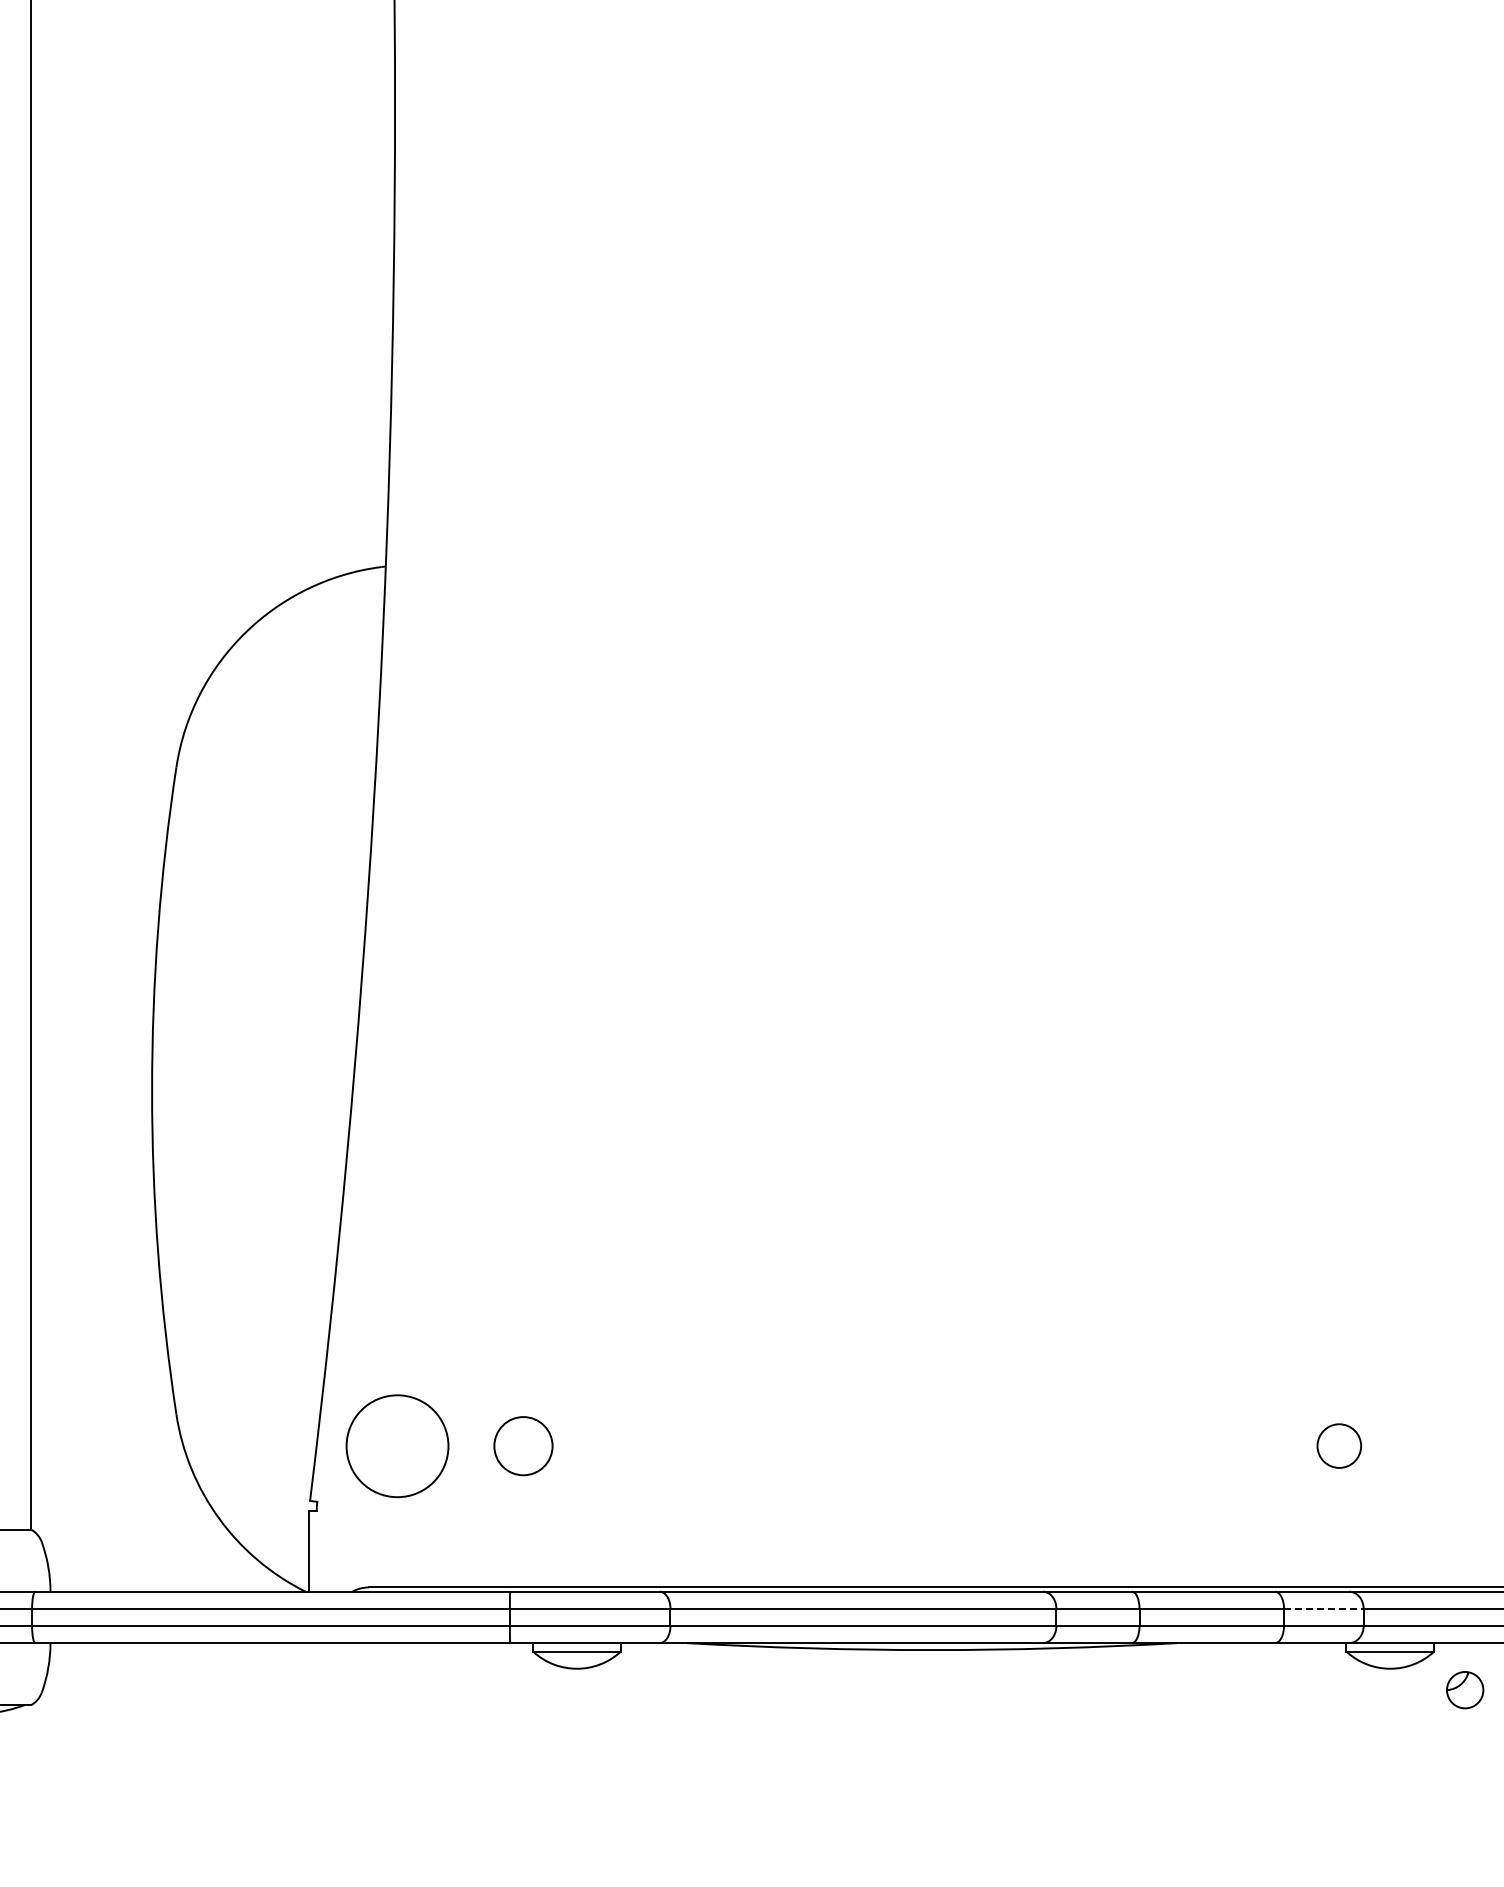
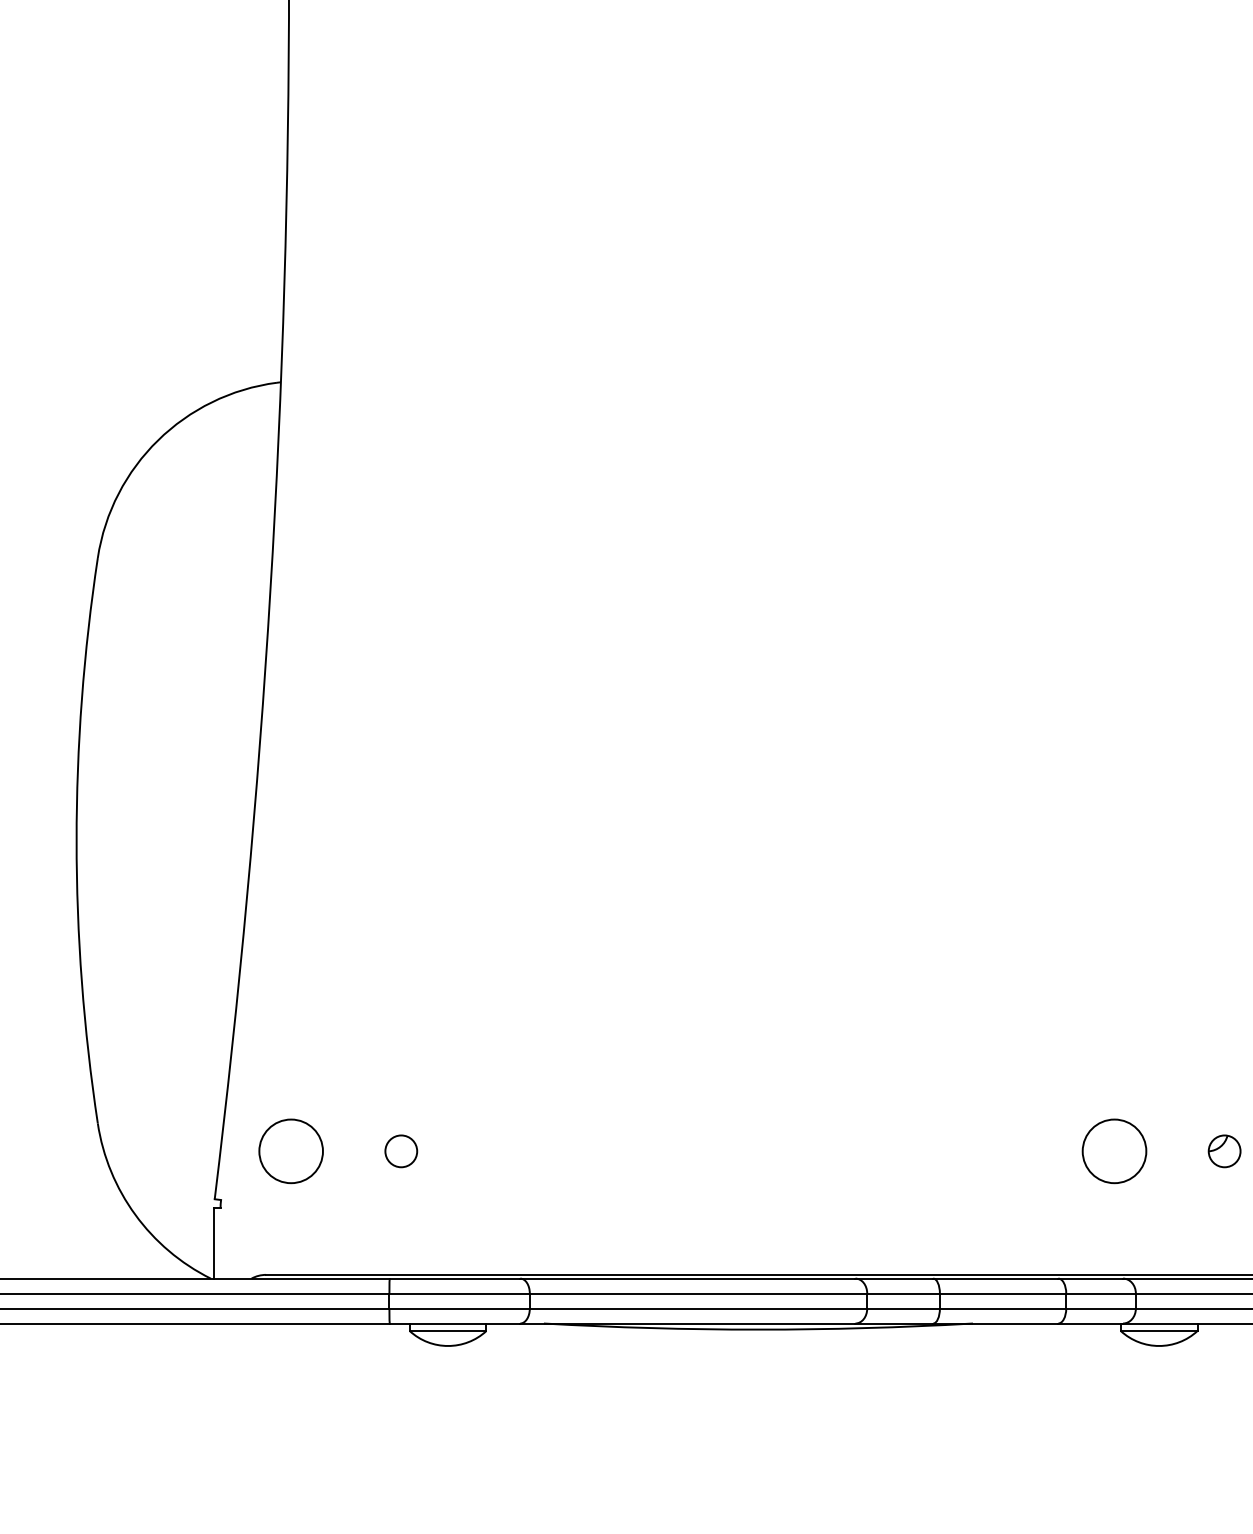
circle: (397, 1445) -> (291, 1150), size x0.71
circle: (523, 1445) -> (401, 1150), size x0.62
circle: (1339, 1445) -> (1114, 1150), size x1.67
line: (1323, 1608) -> (1100, 1293), dashed -> solid
part: (1465, 1690) -> (1224, 1151), moved

